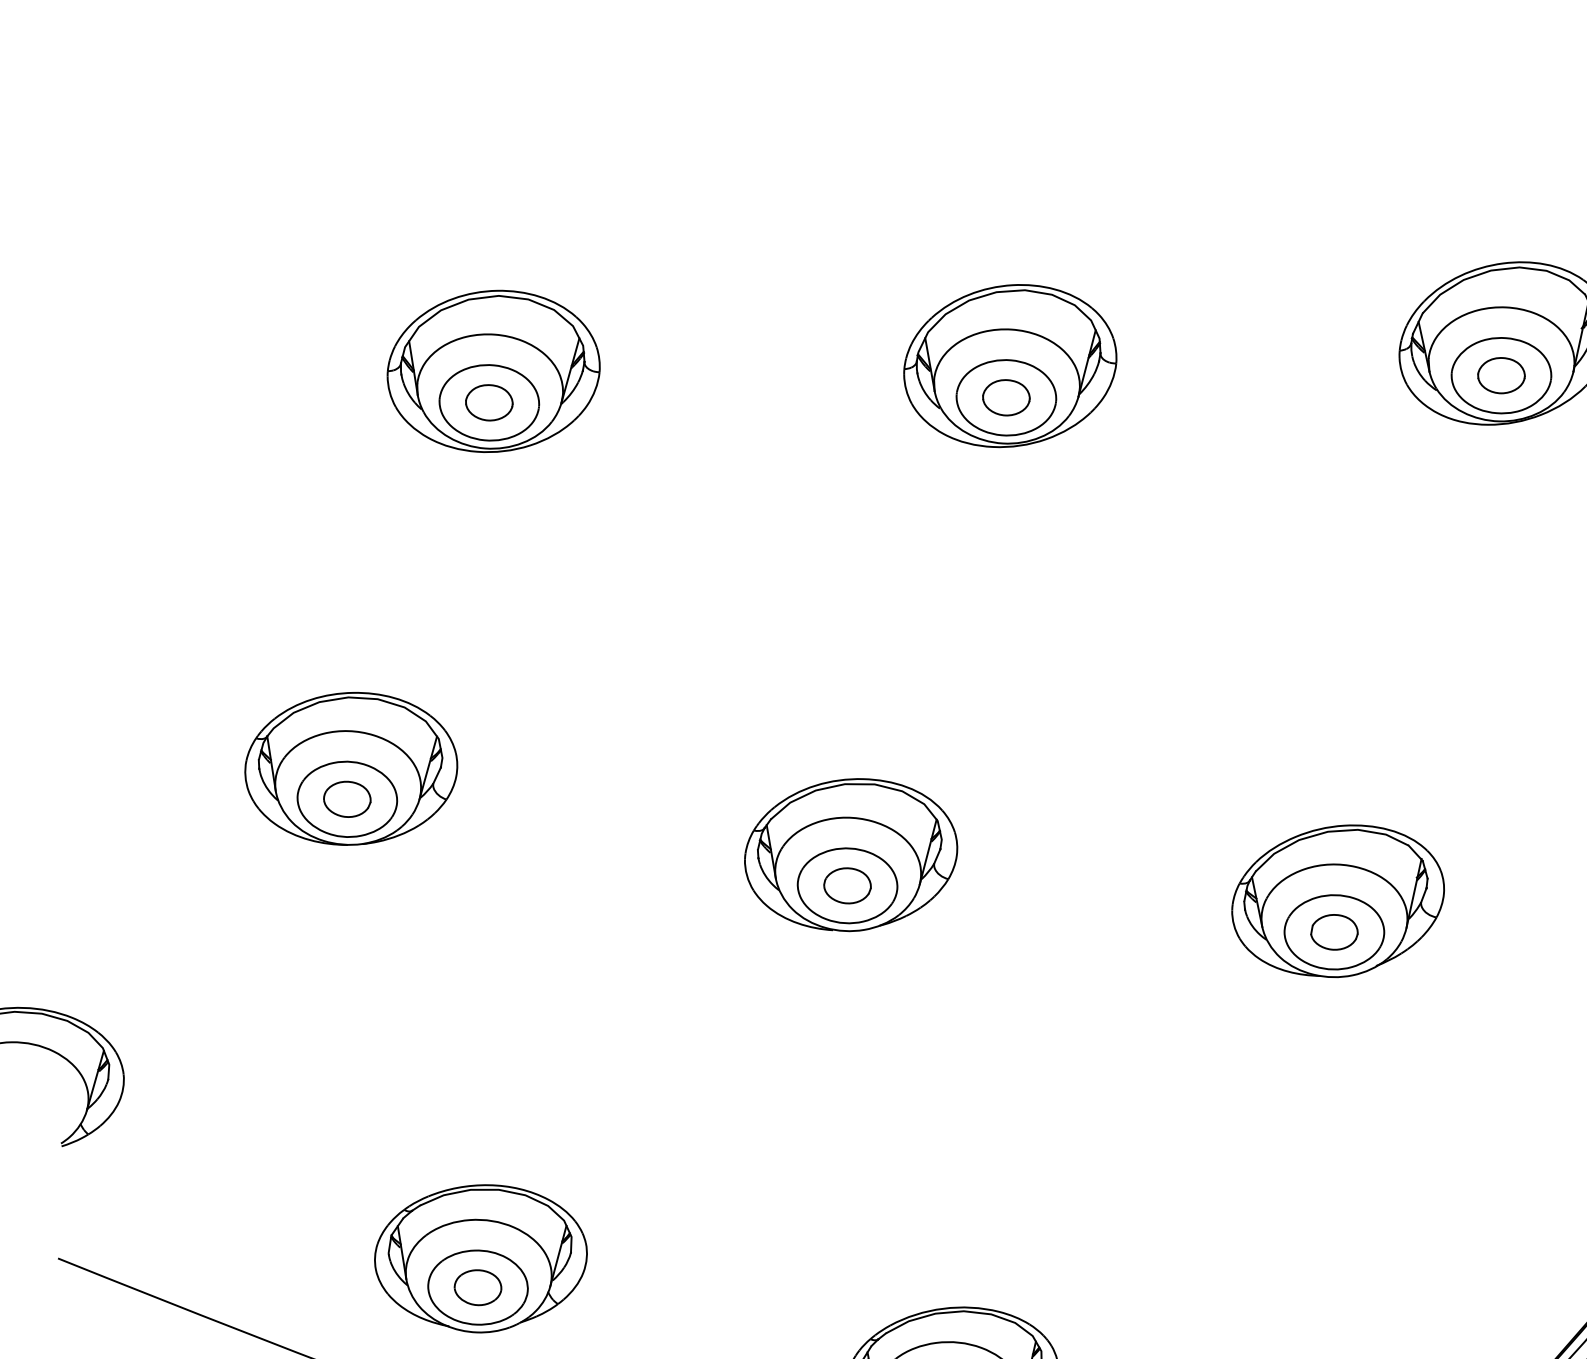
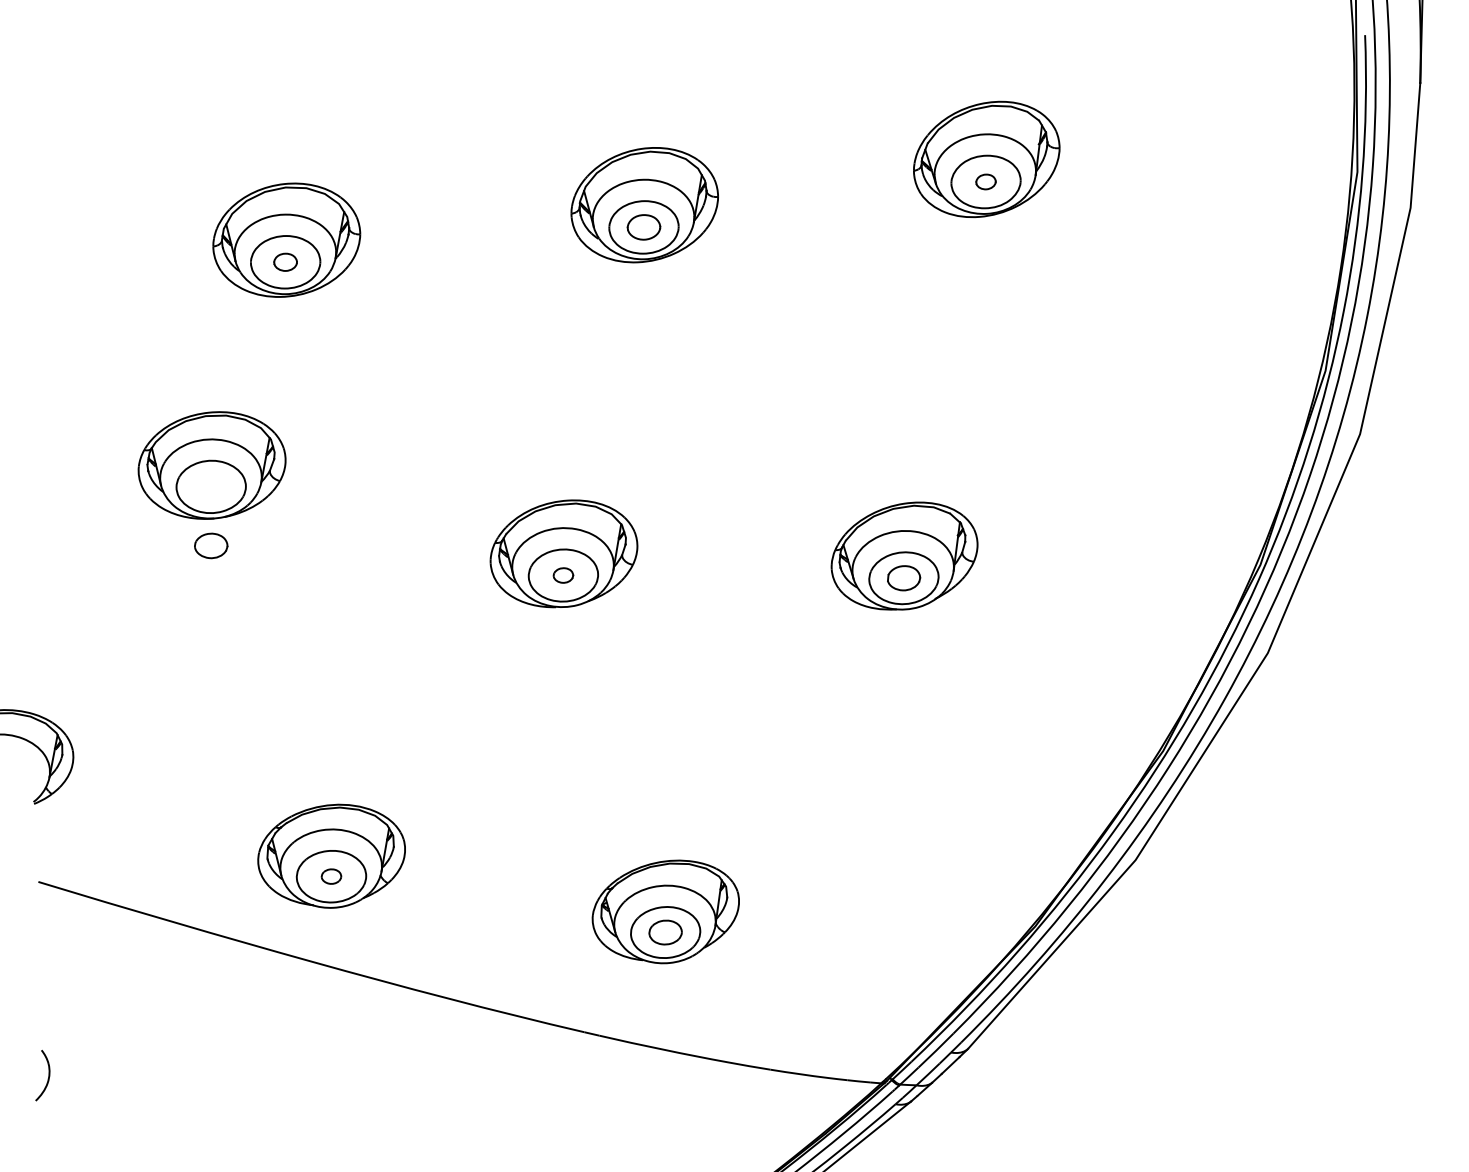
part: (1500, 374) -> (985, 181), size x0.6
part: (489, 403) -> (285, 262), size x0.7
part: (350, 768) -> (211, 465), moved
part: (847, 885) -> (563, 575), size x0.6
part: (478, 1287) -> (331, 876), size x0.6

